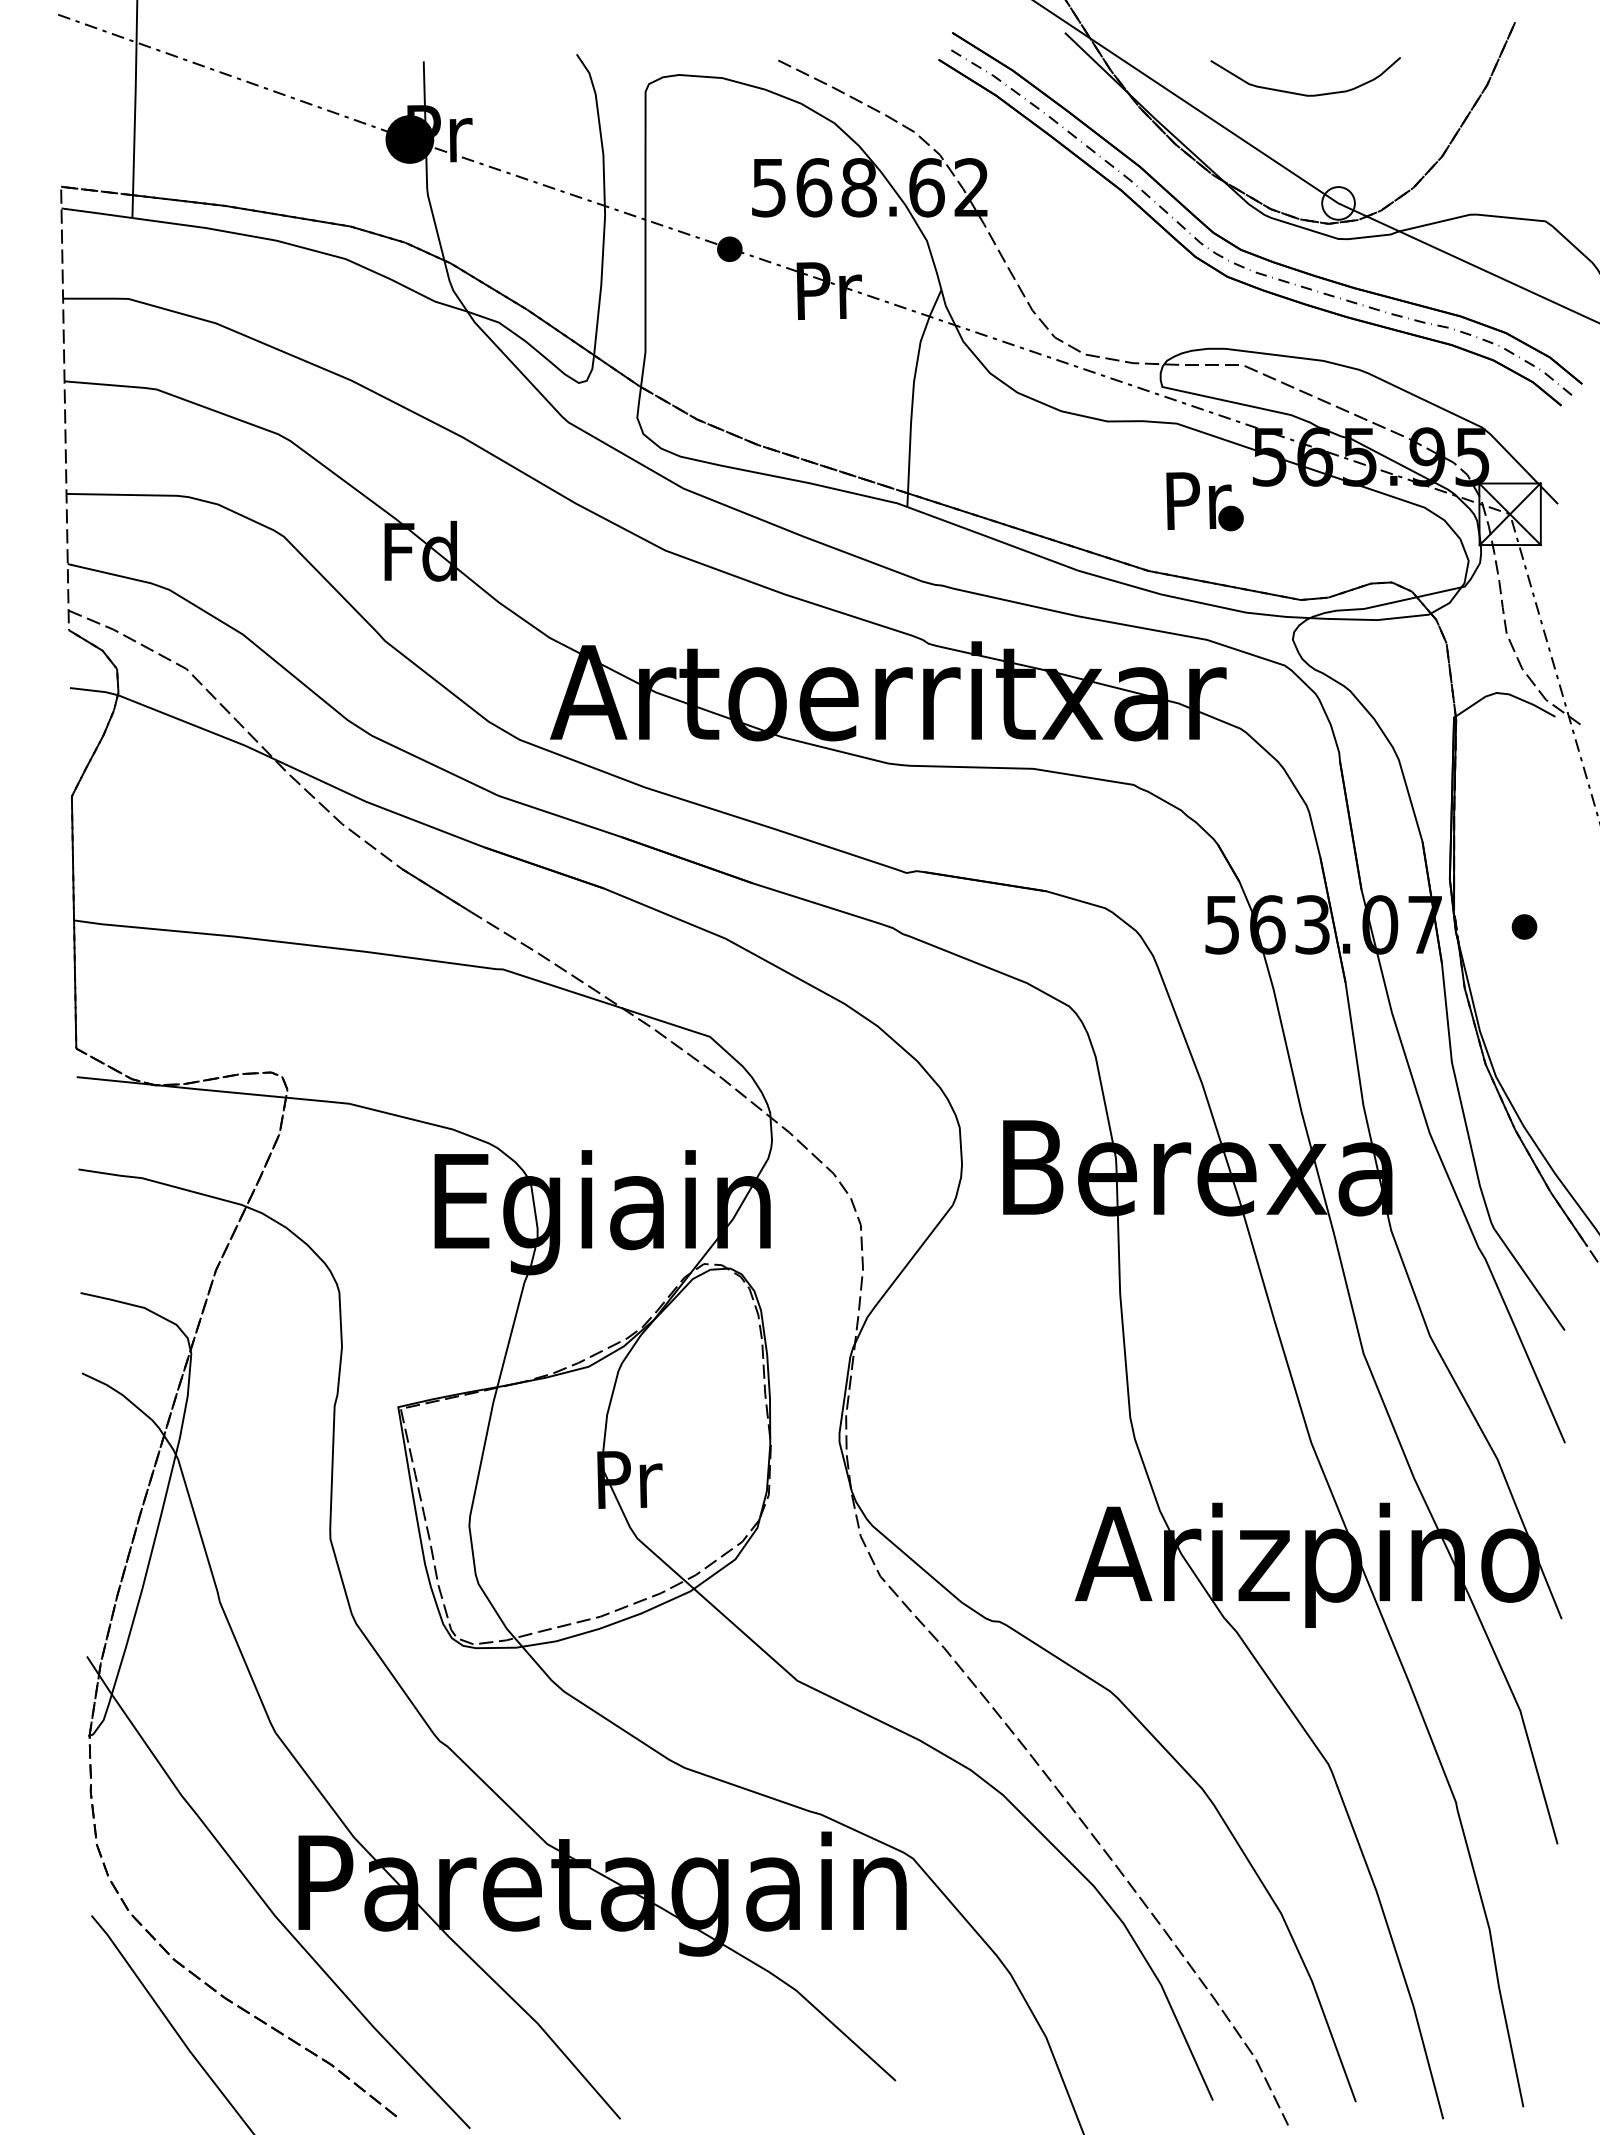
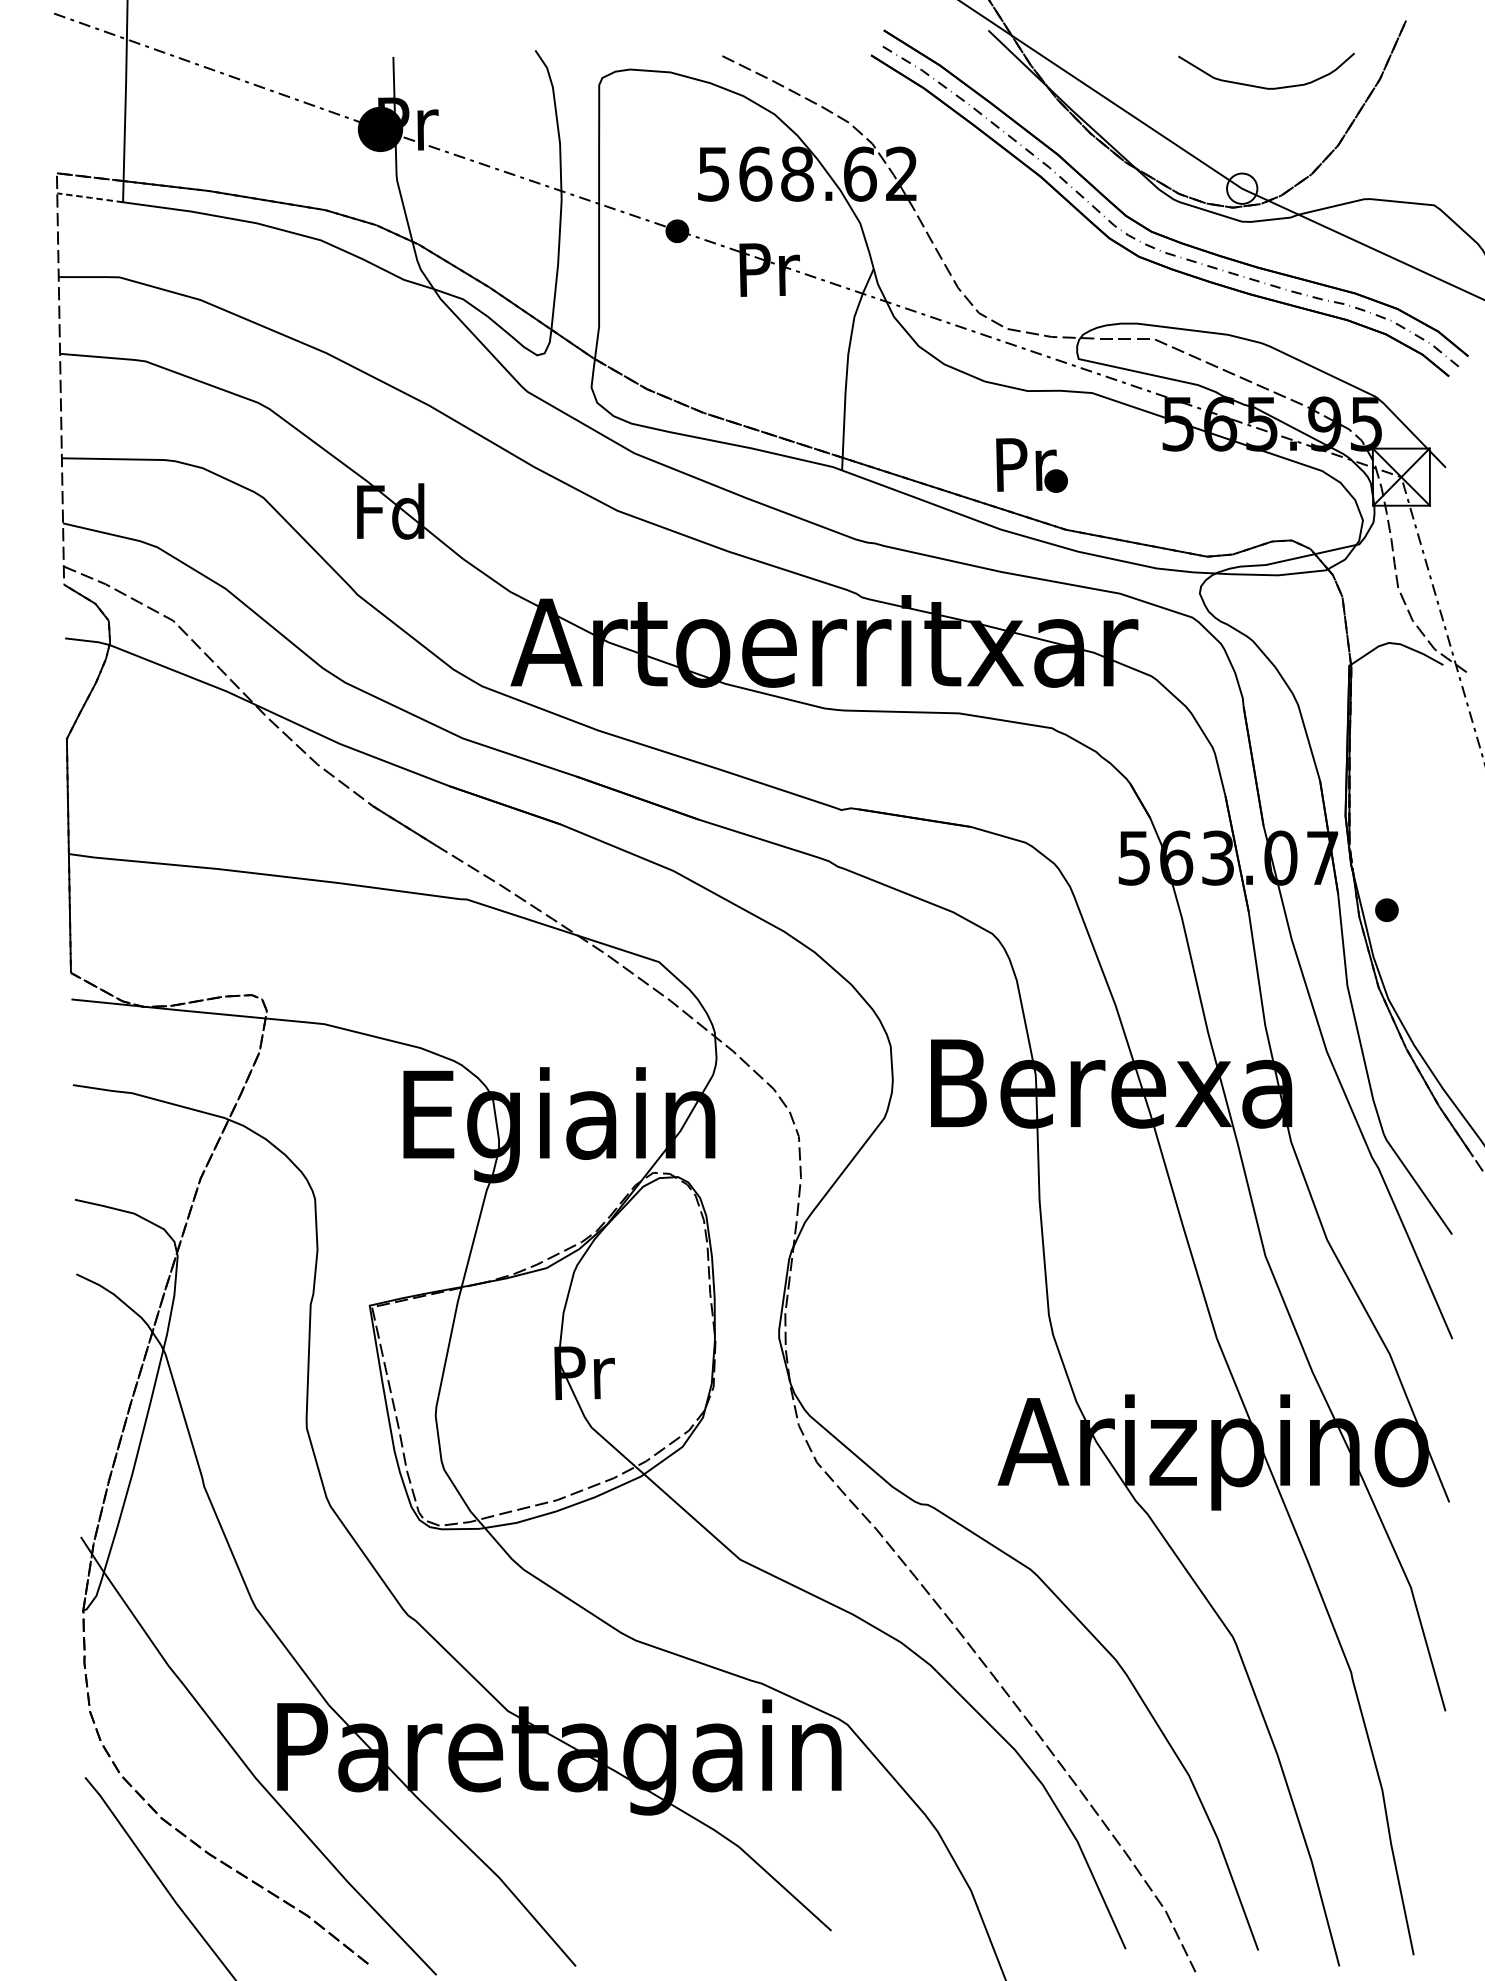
curve: (1301, 93) -> (1262, 86), moved
line: (97, 213) -> (90, 198), solid -> dashed
text: (1204, 501) -> (1031, 465), moved
part: (1524, 926) -> (1386, 909), moved

